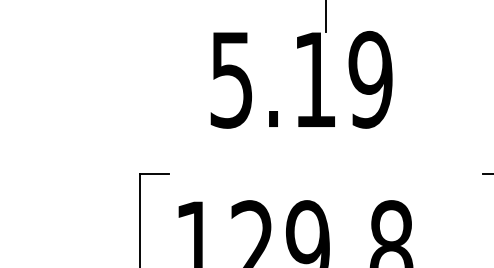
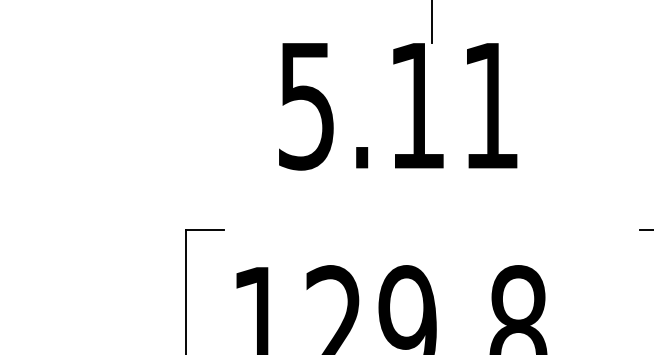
text: (370, 79) -> (490, 105), 5.19 -> 5.11

